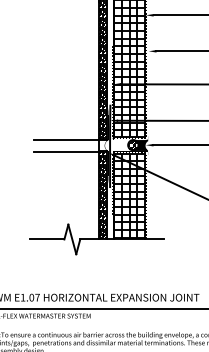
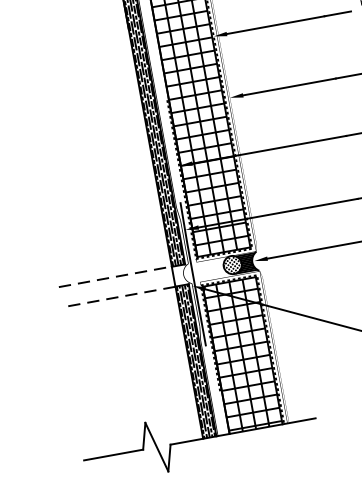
line: (66, 139) -> (115, 276), solid -> dashed
line: (66, 151) -> (119, 296), solid -> dashed

